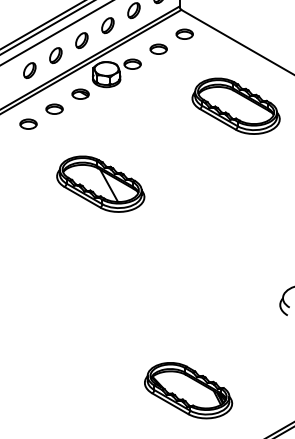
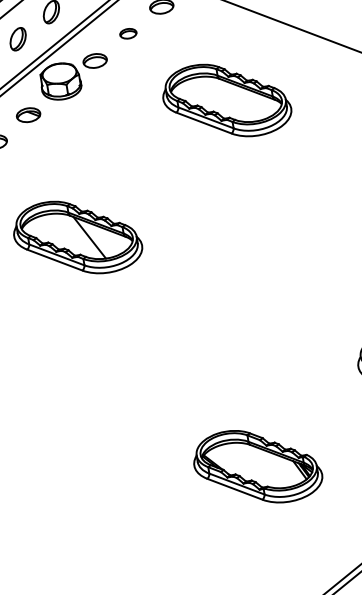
part: (158, 48) -> (128, 32), size x0.7
part: (235, 105) -> (225, 99), moved
part: (188, 390) -> (257, 466), moved

